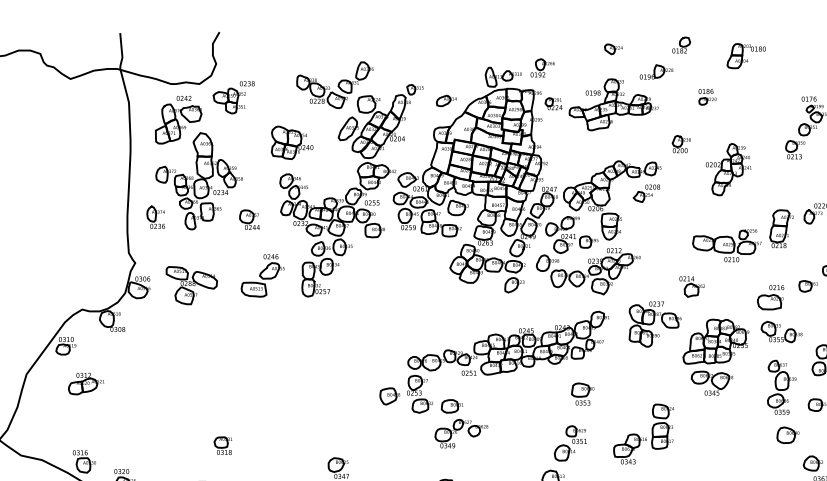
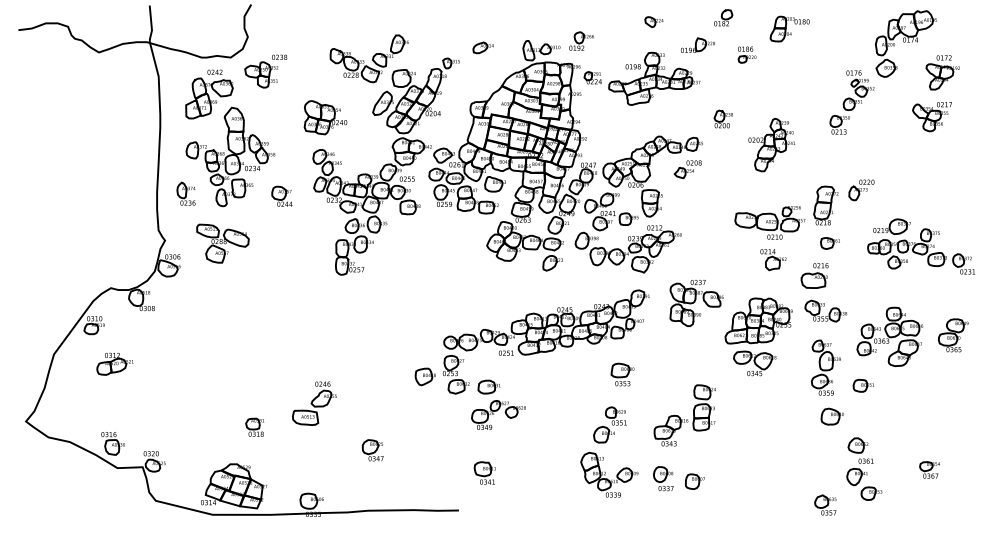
part: (706, 96) -> (746, 54), moved
part: (445, 100) -> (482, 47), moved
part: (262, 275) -> (314, 403), moved
part: (191, 285) -> (222, 243), moved
part: (807, 286) -> (829, 243), moved
part: (692, 287) -> (773, 260), moved

